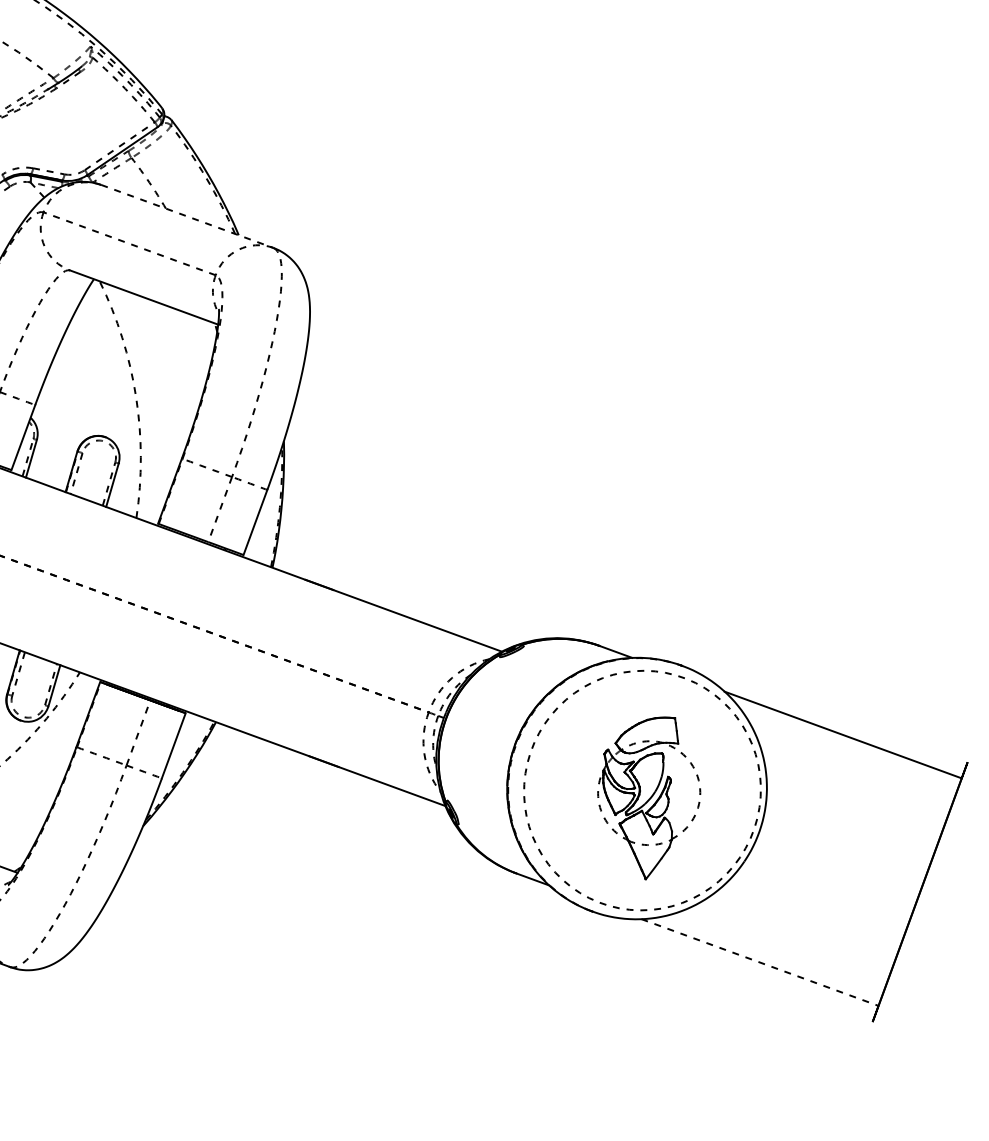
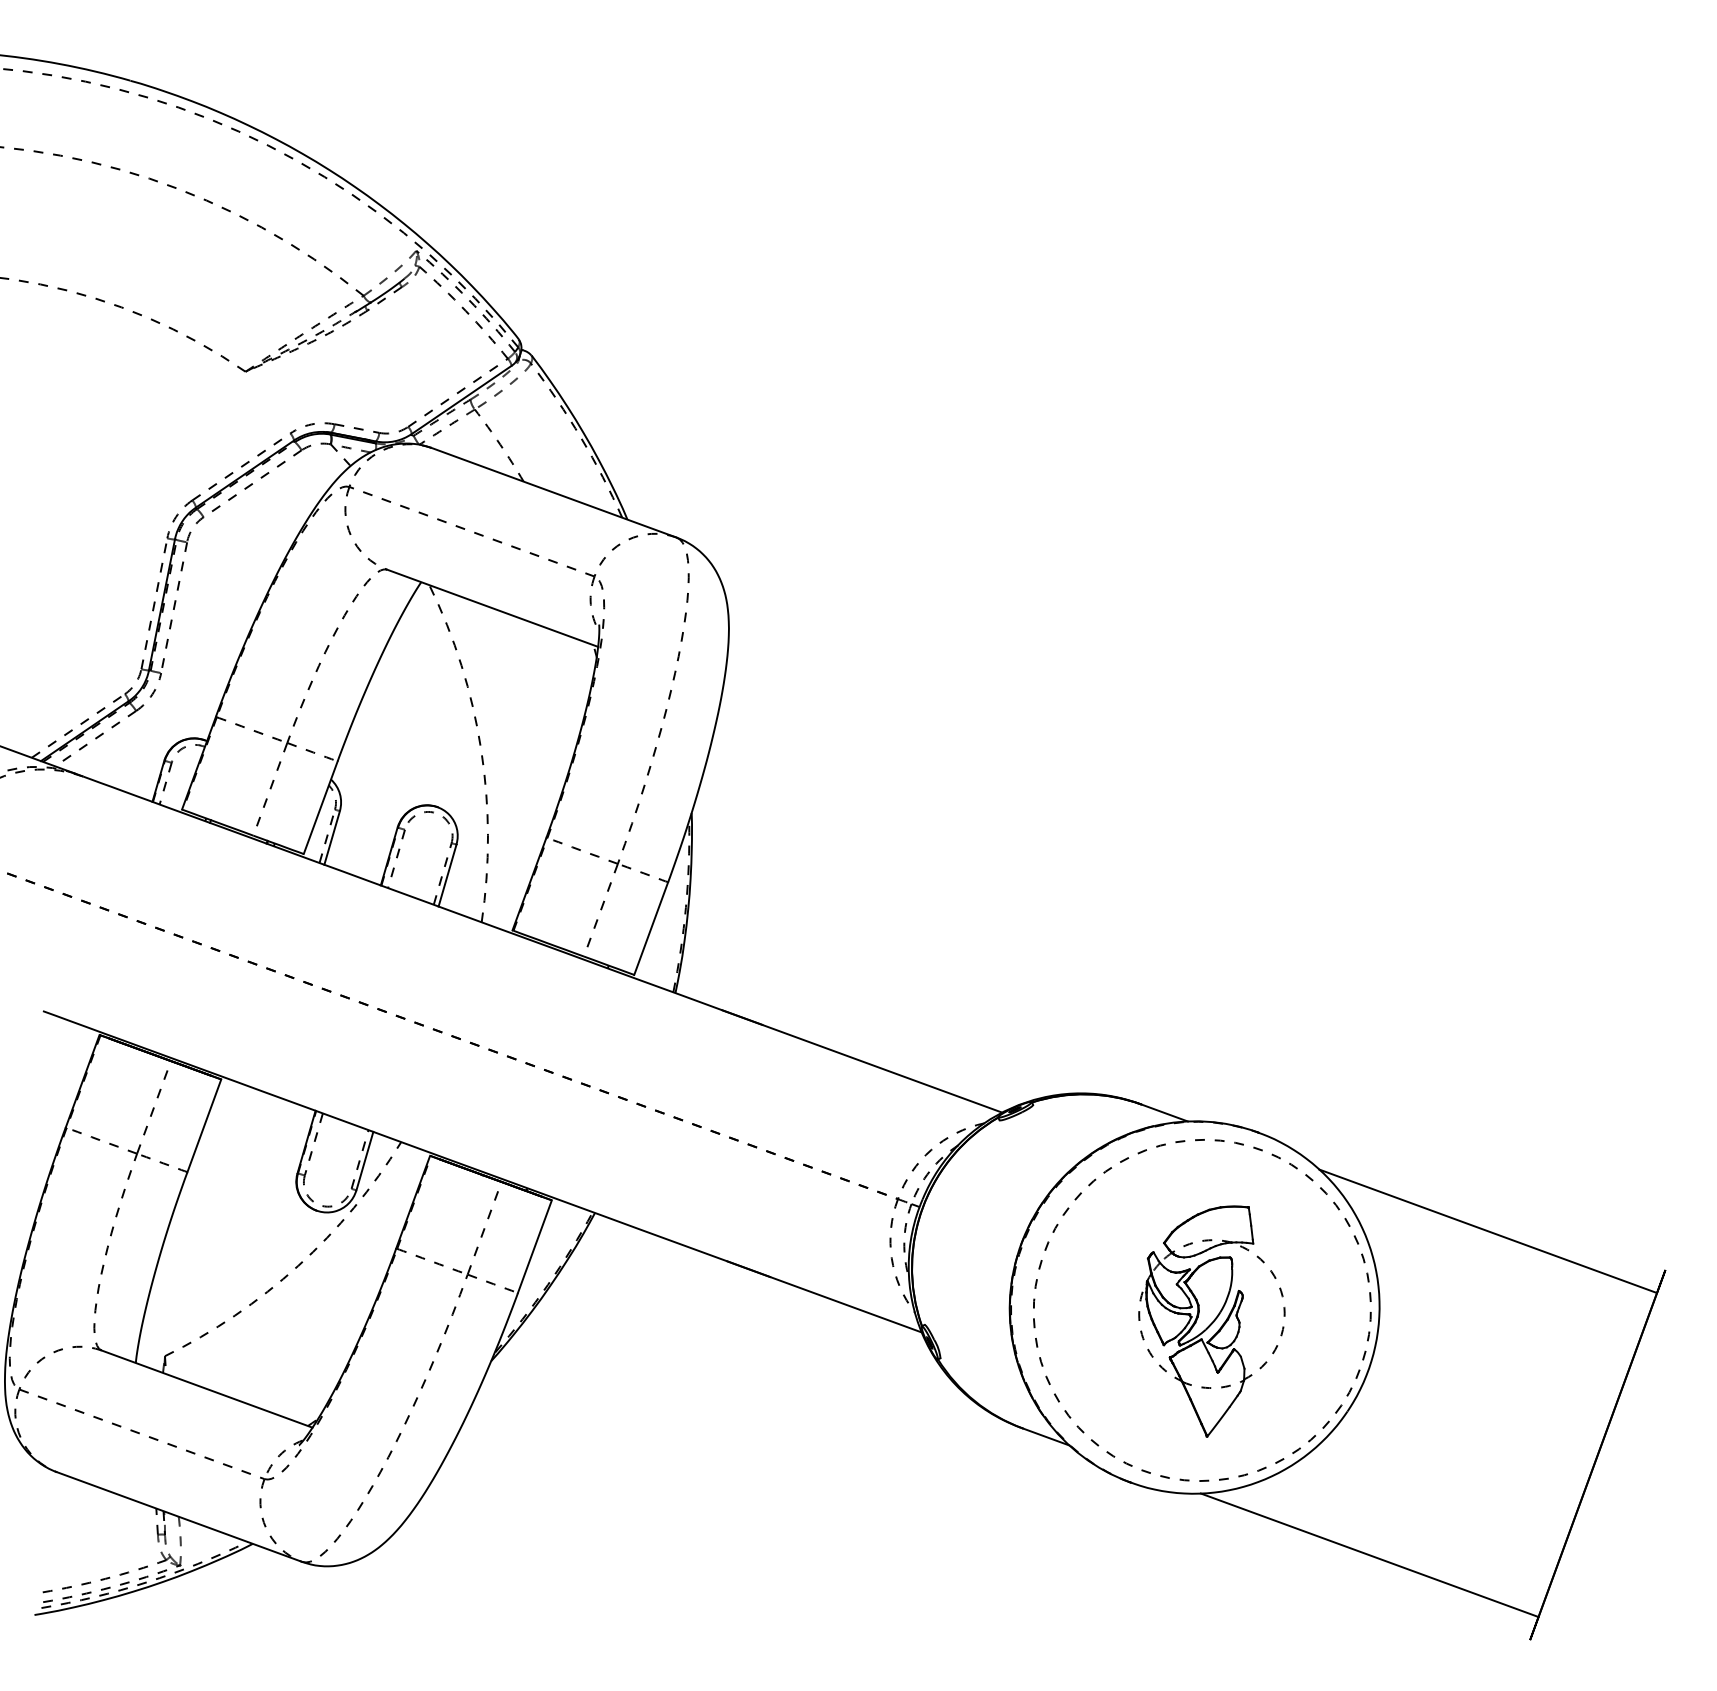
line: (187, 216) -> (554, 492), dashed -> solid
line: (759, 962) -> (1369, 1555), dashed -> solid

